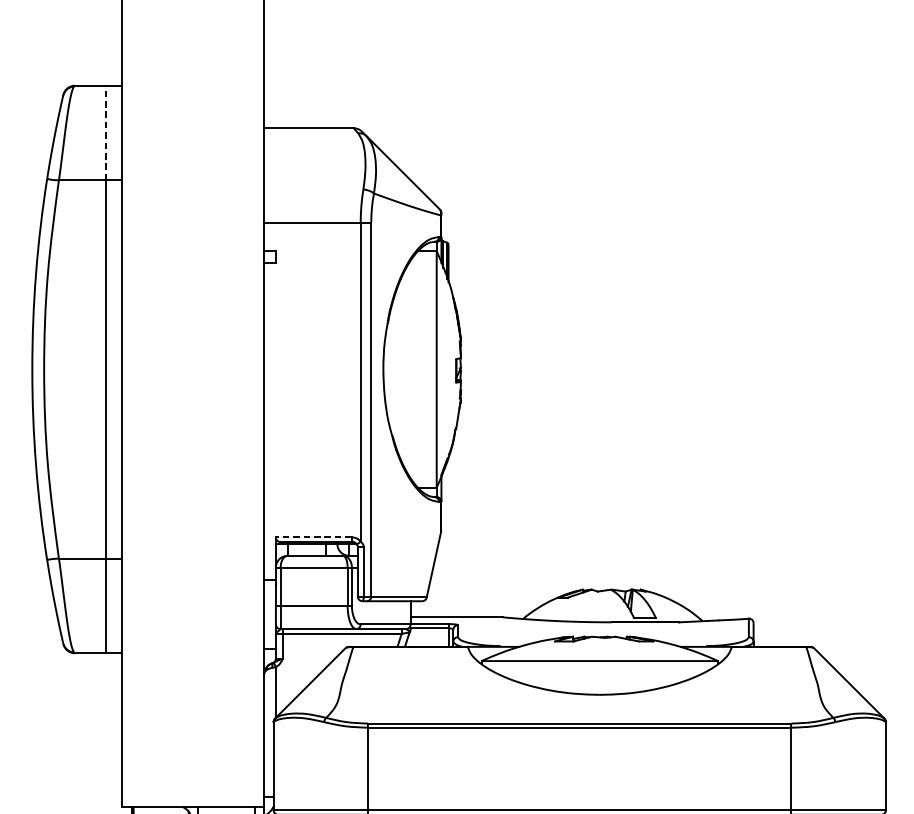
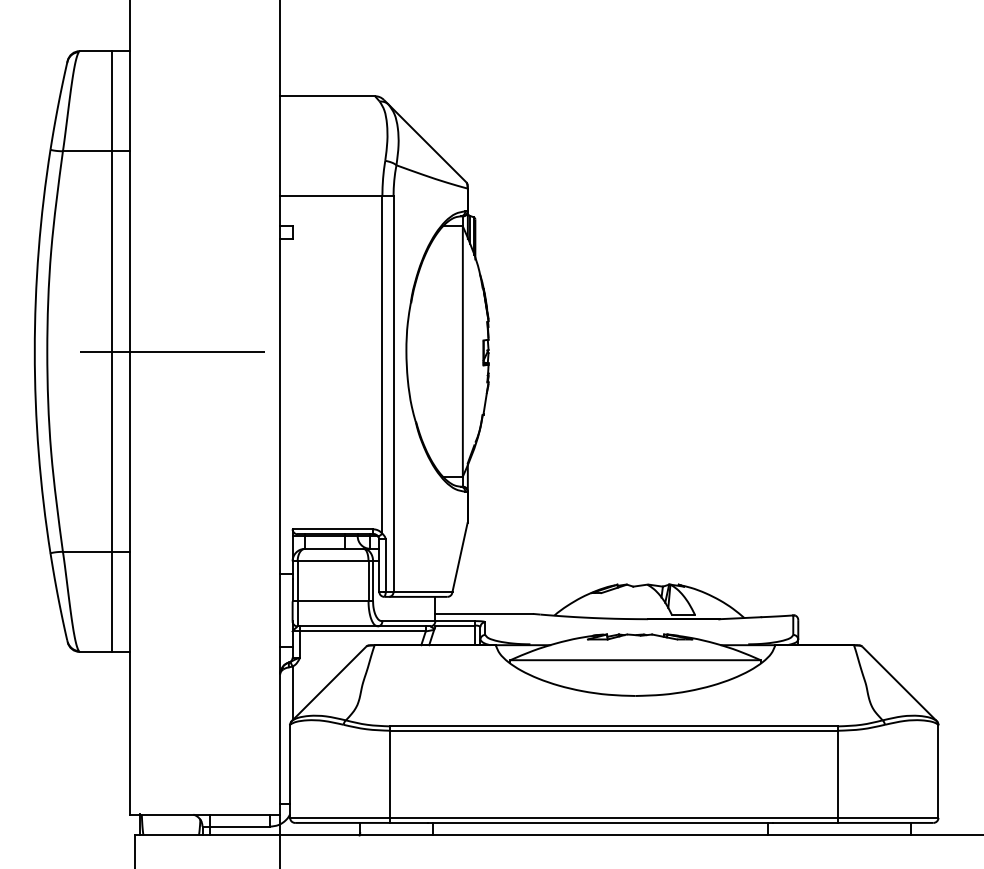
line: (105, 132) -> (112, 100), dashed -> solid
line: (162, 369) -> (172, 351), added
line: (313, 537) -> (332, 529), dashed -> solid

